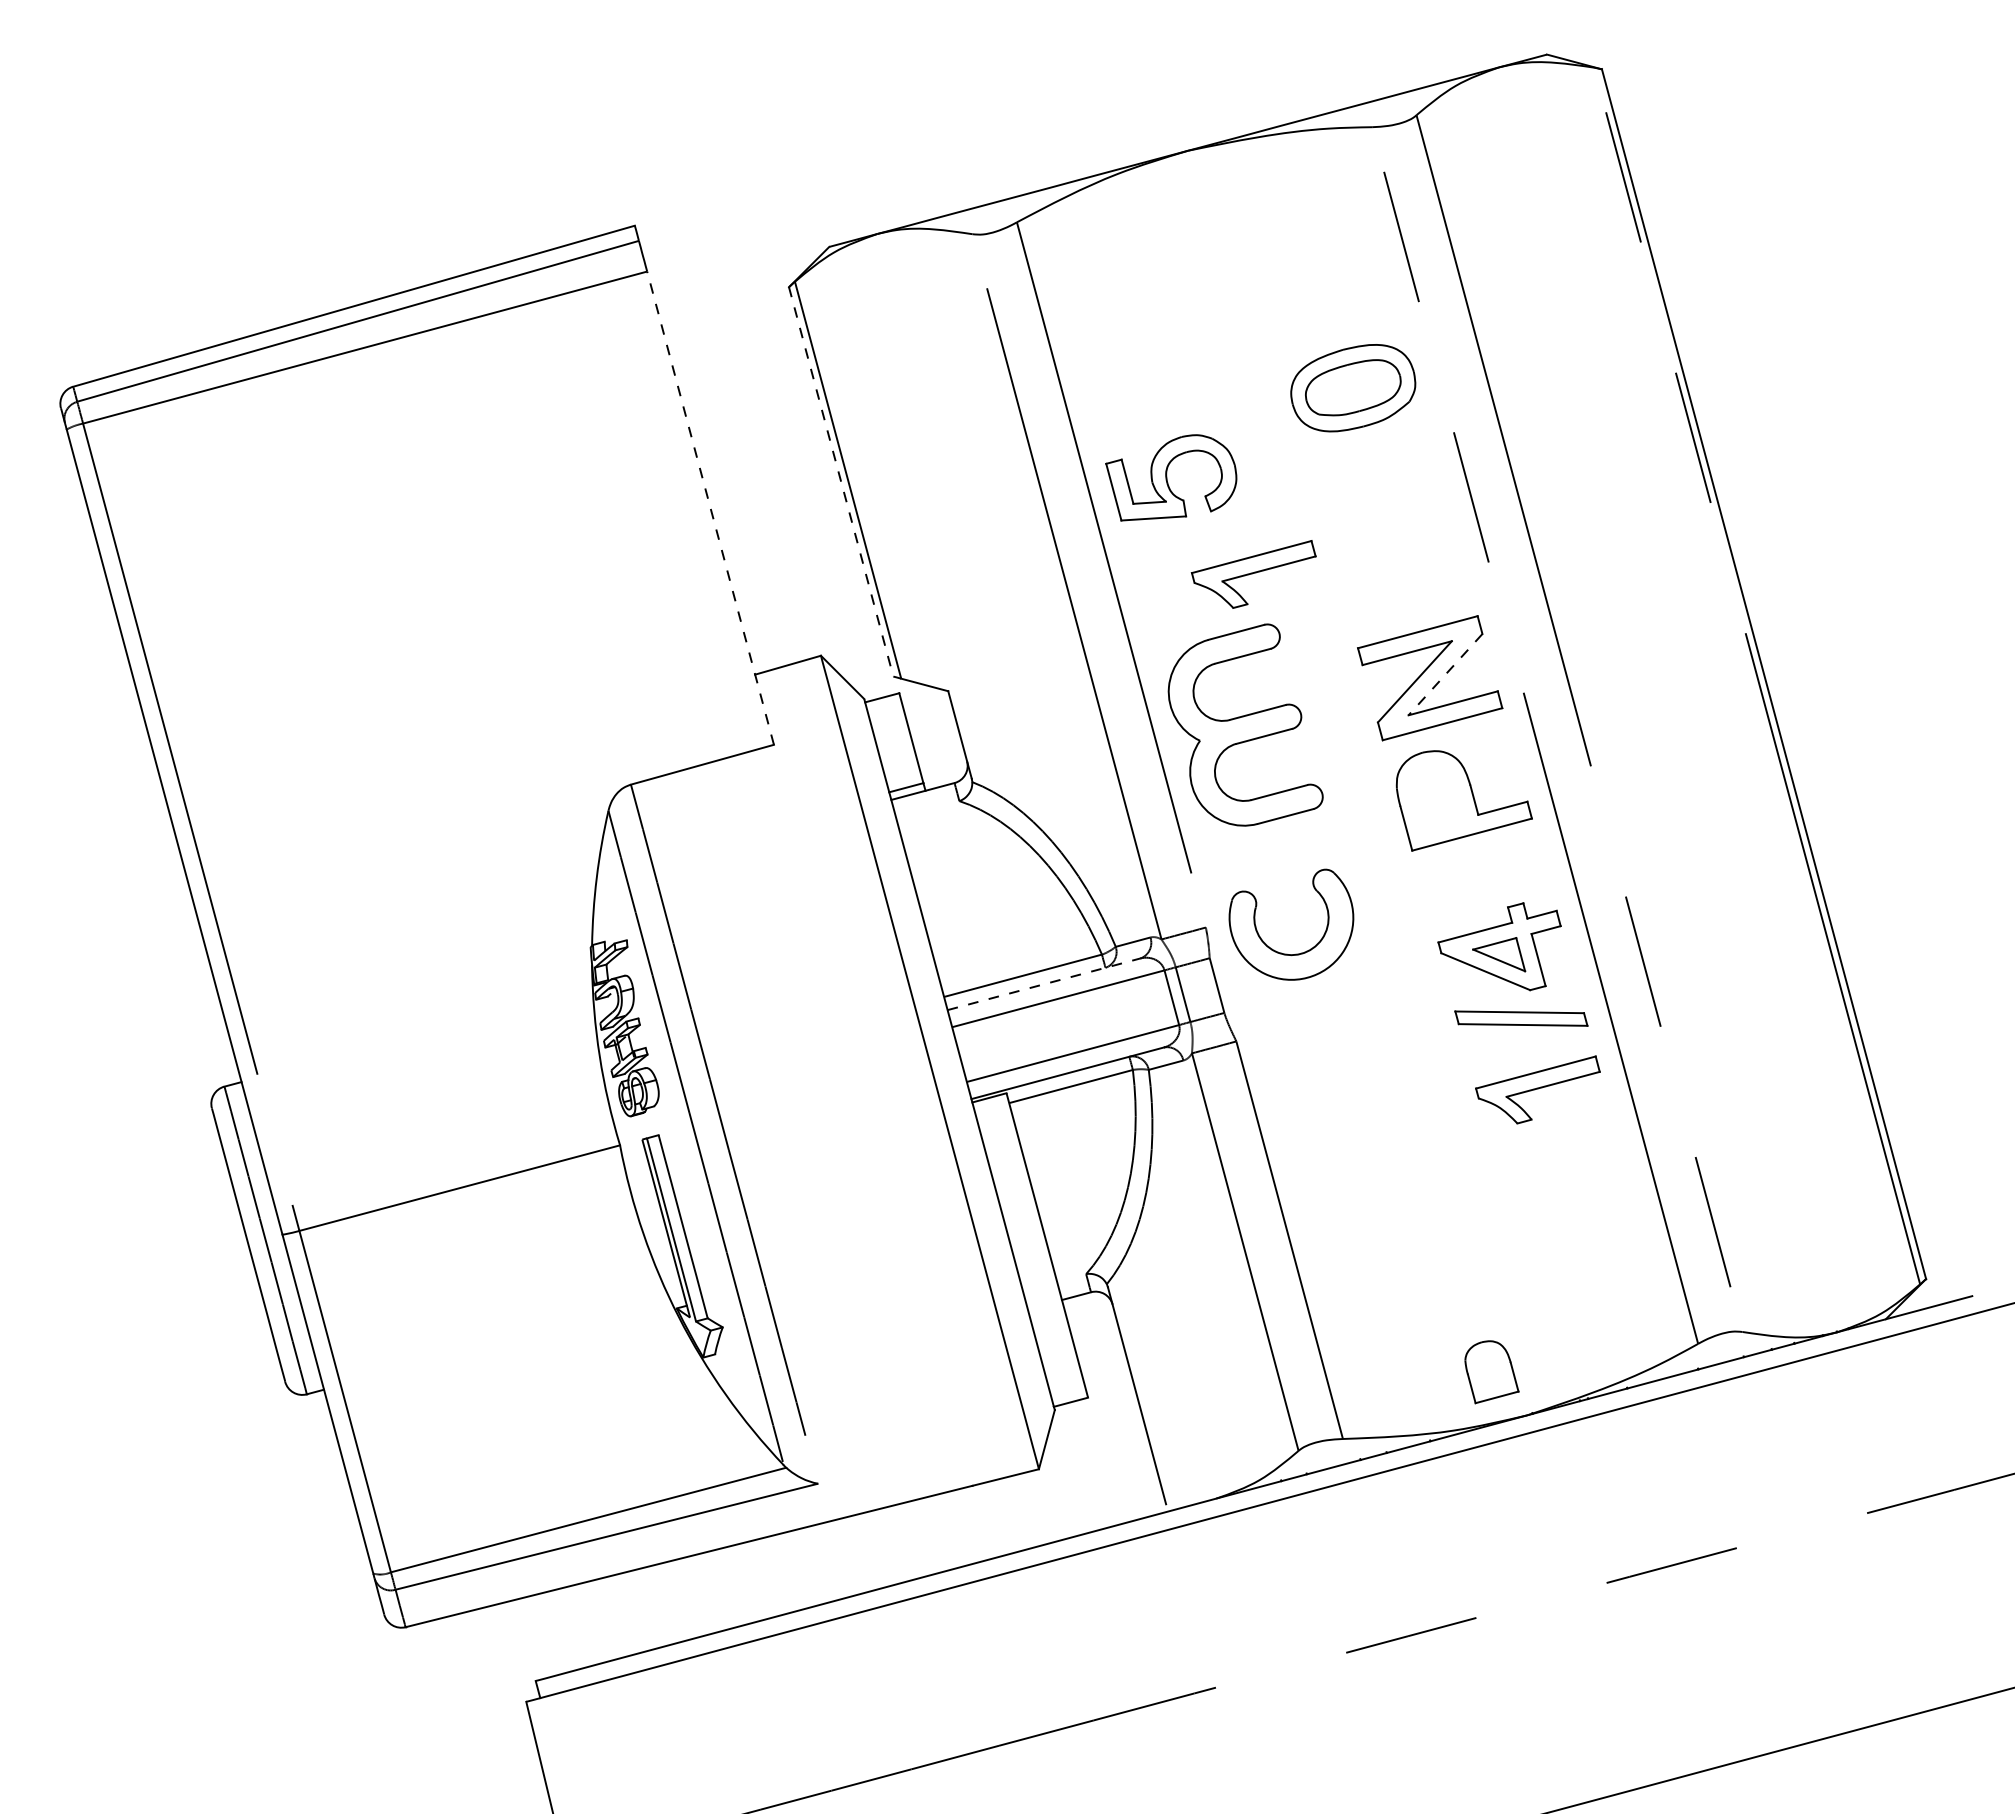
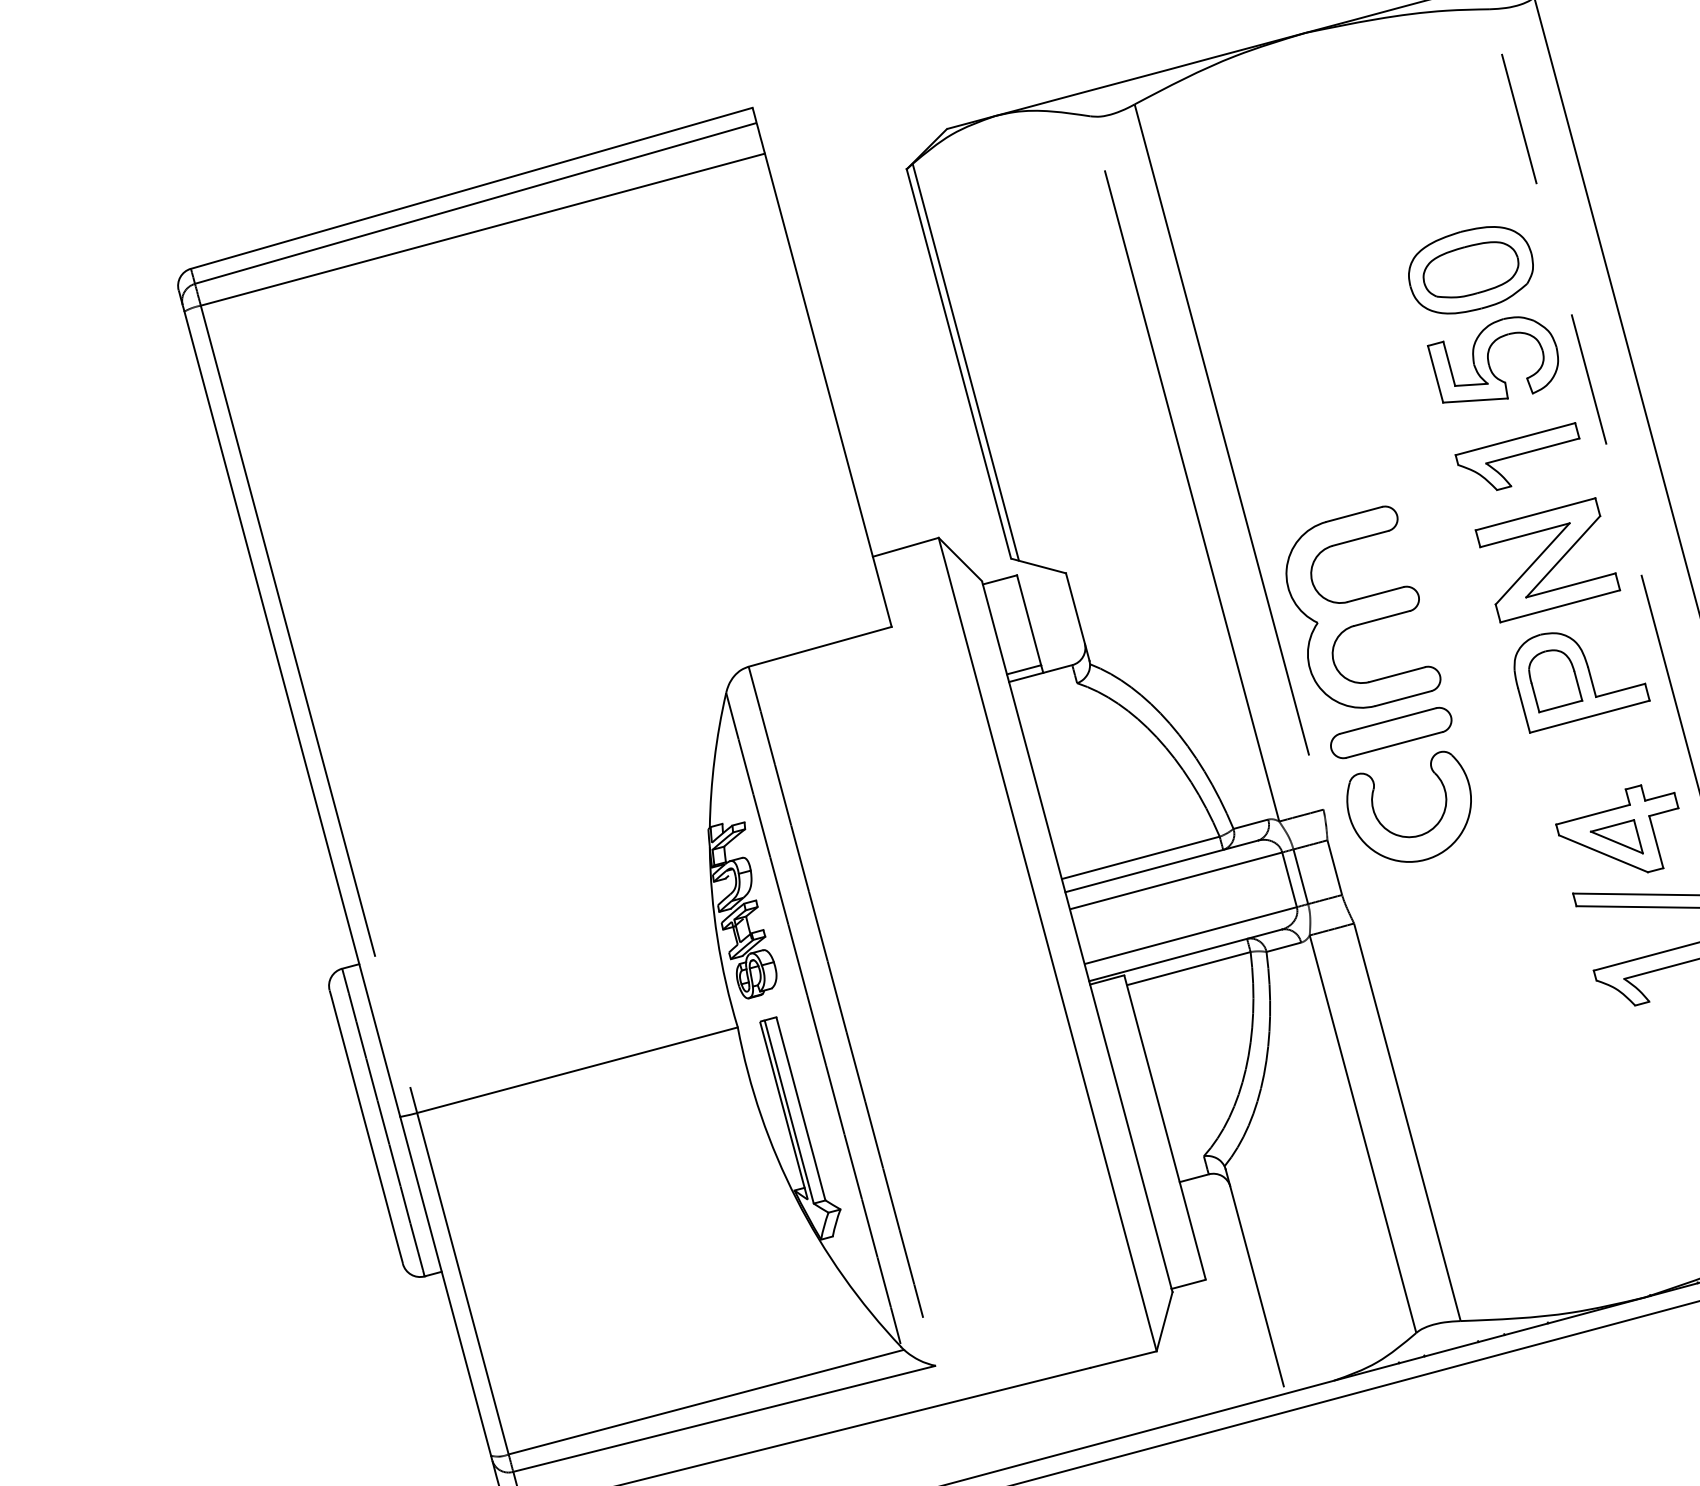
part: (1171, 477) -> (1493, 359), moved
line: (841, 481) -> (959, 363), dashed -> solid
line: (710, 508) -> (828, 390), dashed -> solid
part: (1253, 574) -> (1517, 456), moved
line: (1445, 674) -> (1563, 556), dashed -> solid
part: (1273, 850) -> (1391, 732), added
line: (1043, 984) -> (1161, 866), dashed -> solid
part: (1491, 1372) -> (1555, 681), moved

